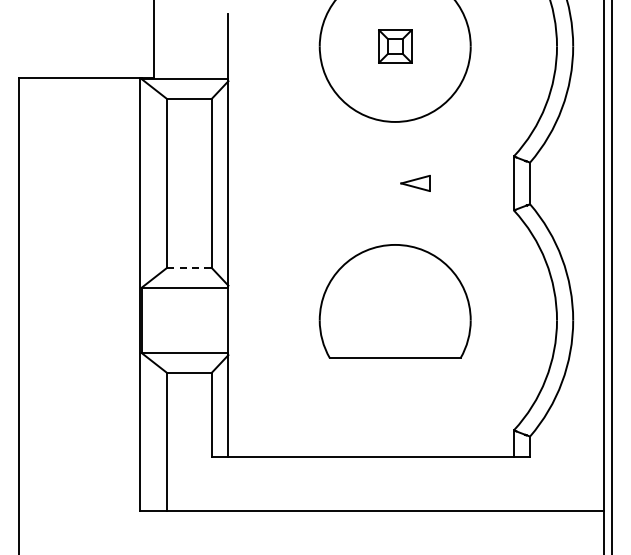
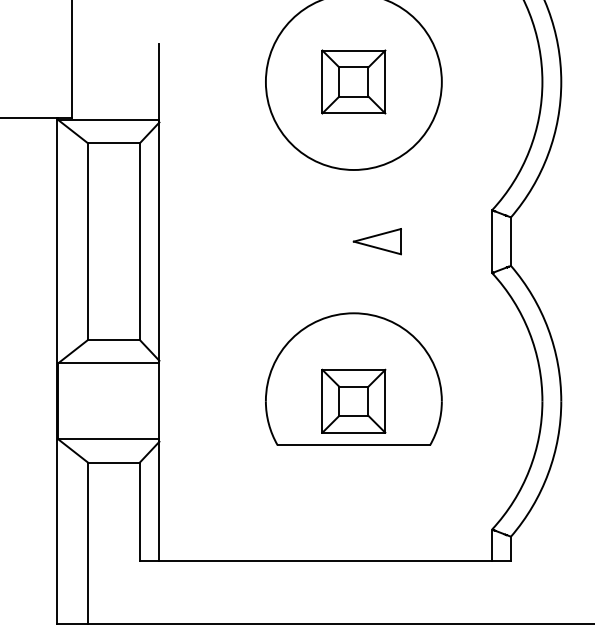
part: (395, 46) -> (354, 82), size x1.67
part: (415, 183) -> (377, 241), size x1.43
line: (189, 267) -> (114, 339), dashed -> solid
part: (395, 320) -> (354, 401), added

